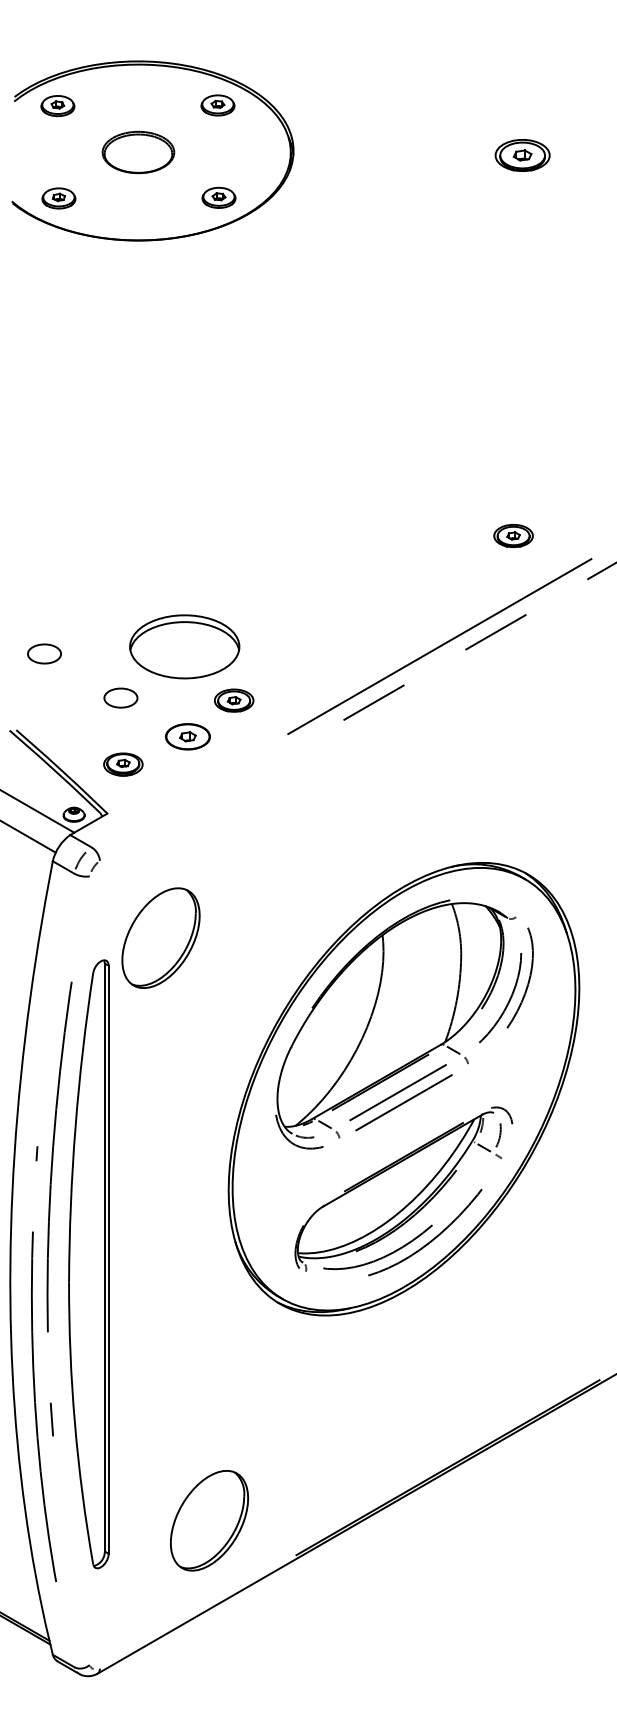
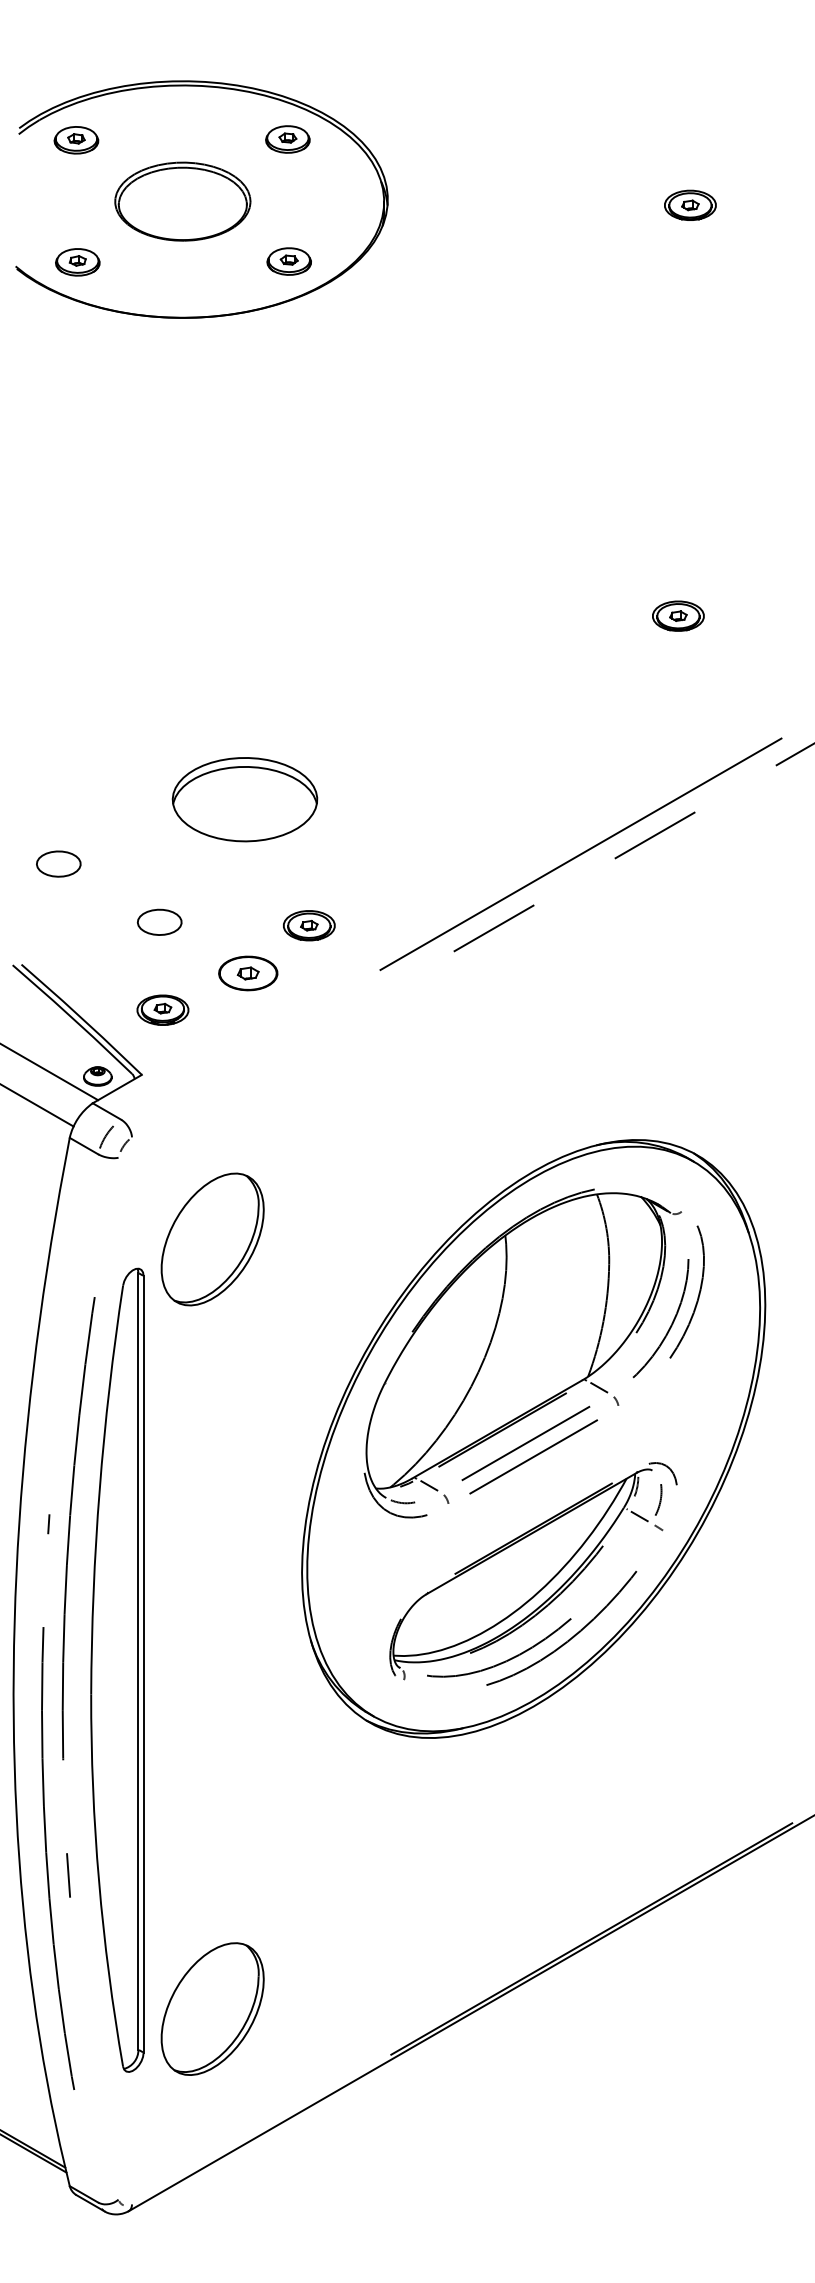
part: (138, 152) -> (182, 201), size x1.43
part: (522, 154) -> (690, 204), size x0.71
part: (513, 535) -> (678, 615), moved
part: (184, 646) -> (244, 799), moved
part: (209, 1520) -> (212, 2008), moved

